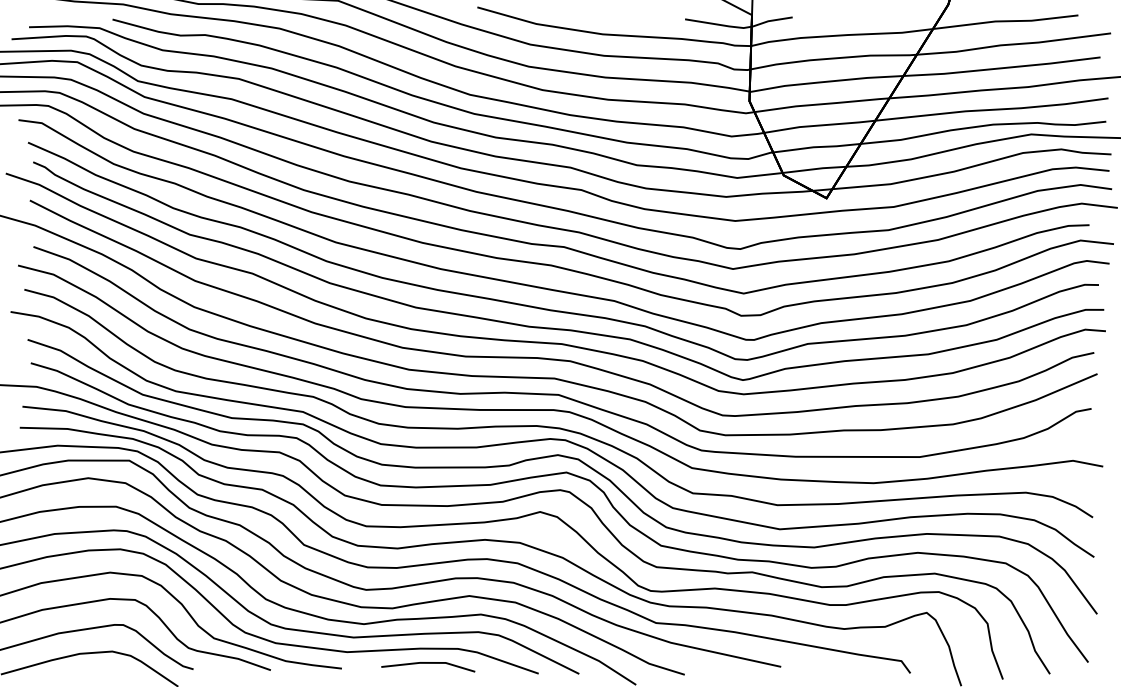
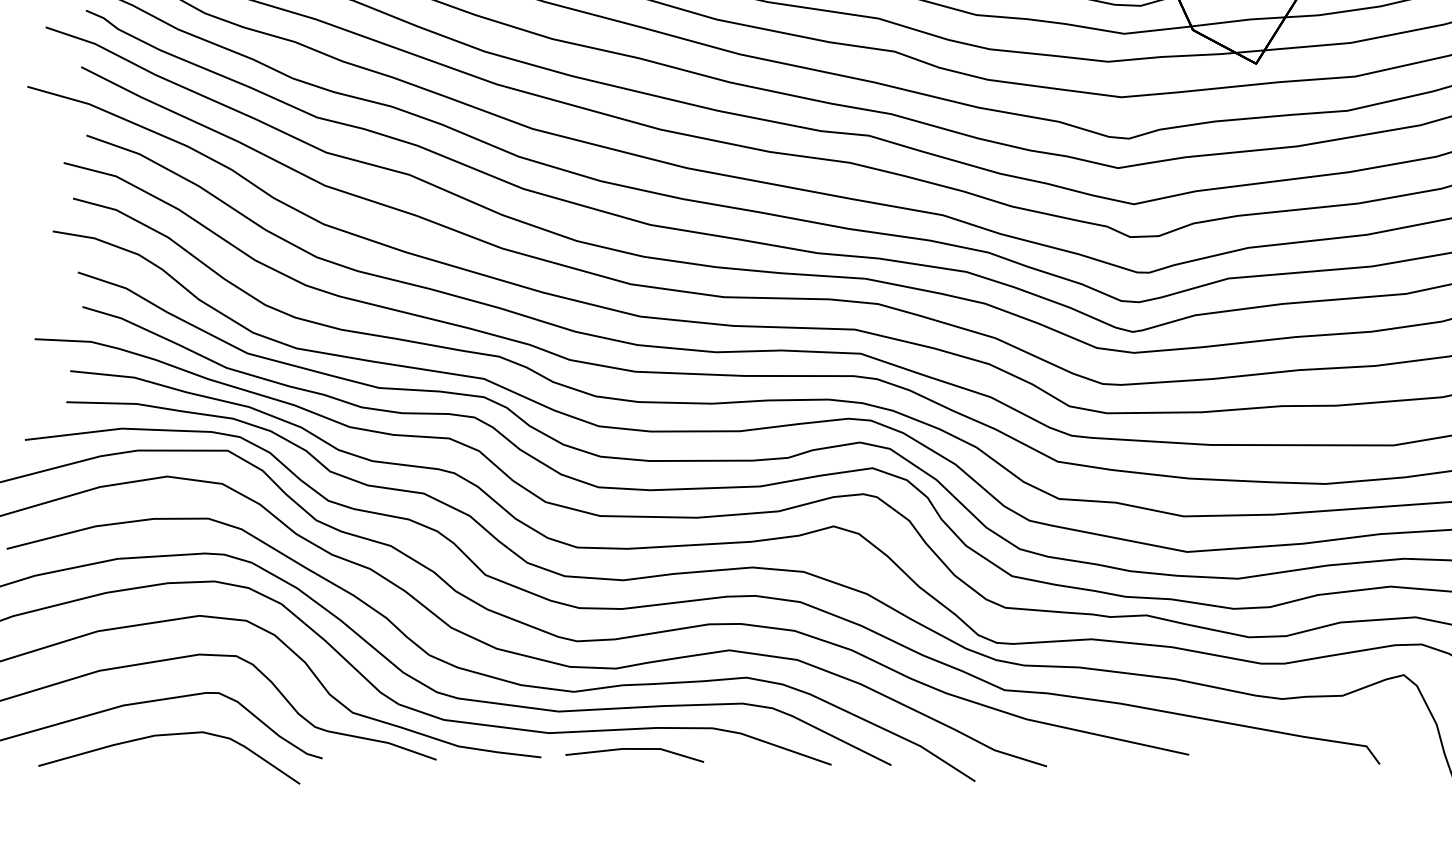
line: (428, 663) -> (635, 749), moved

